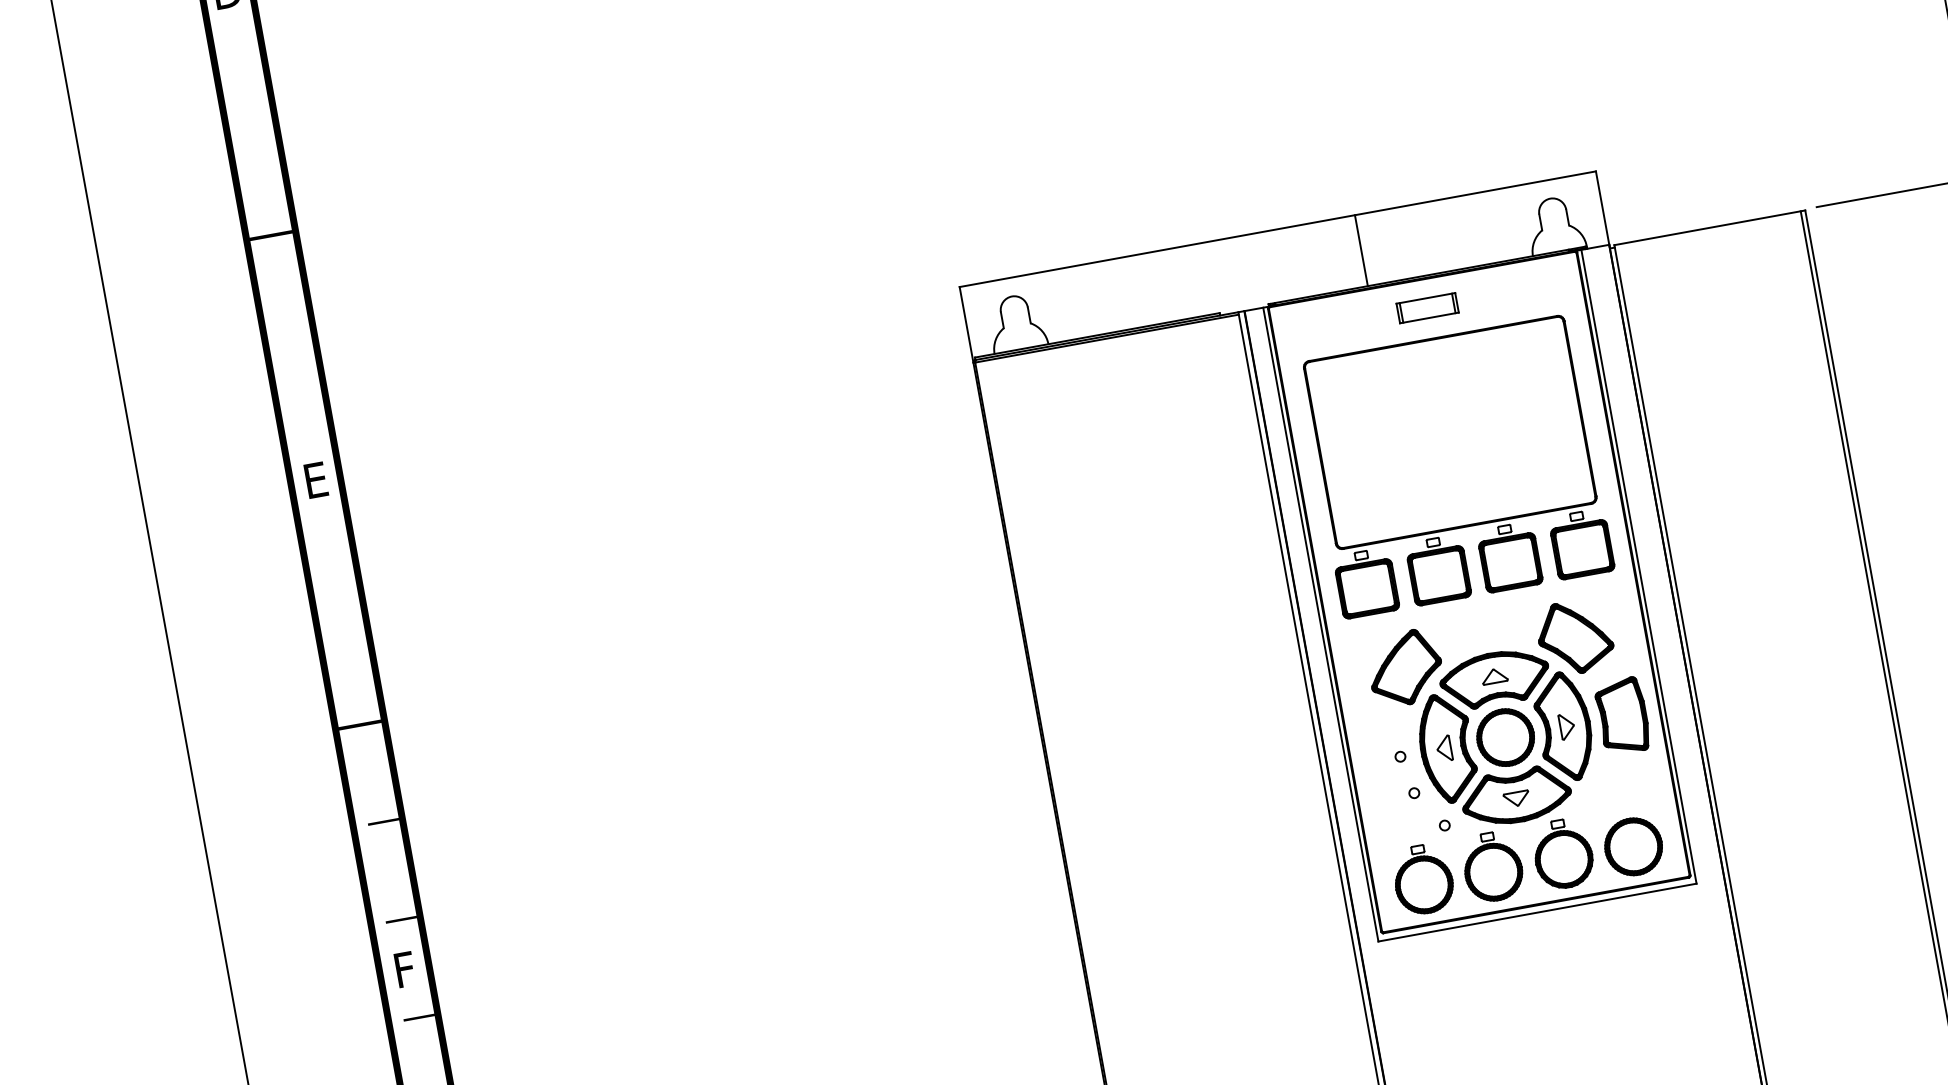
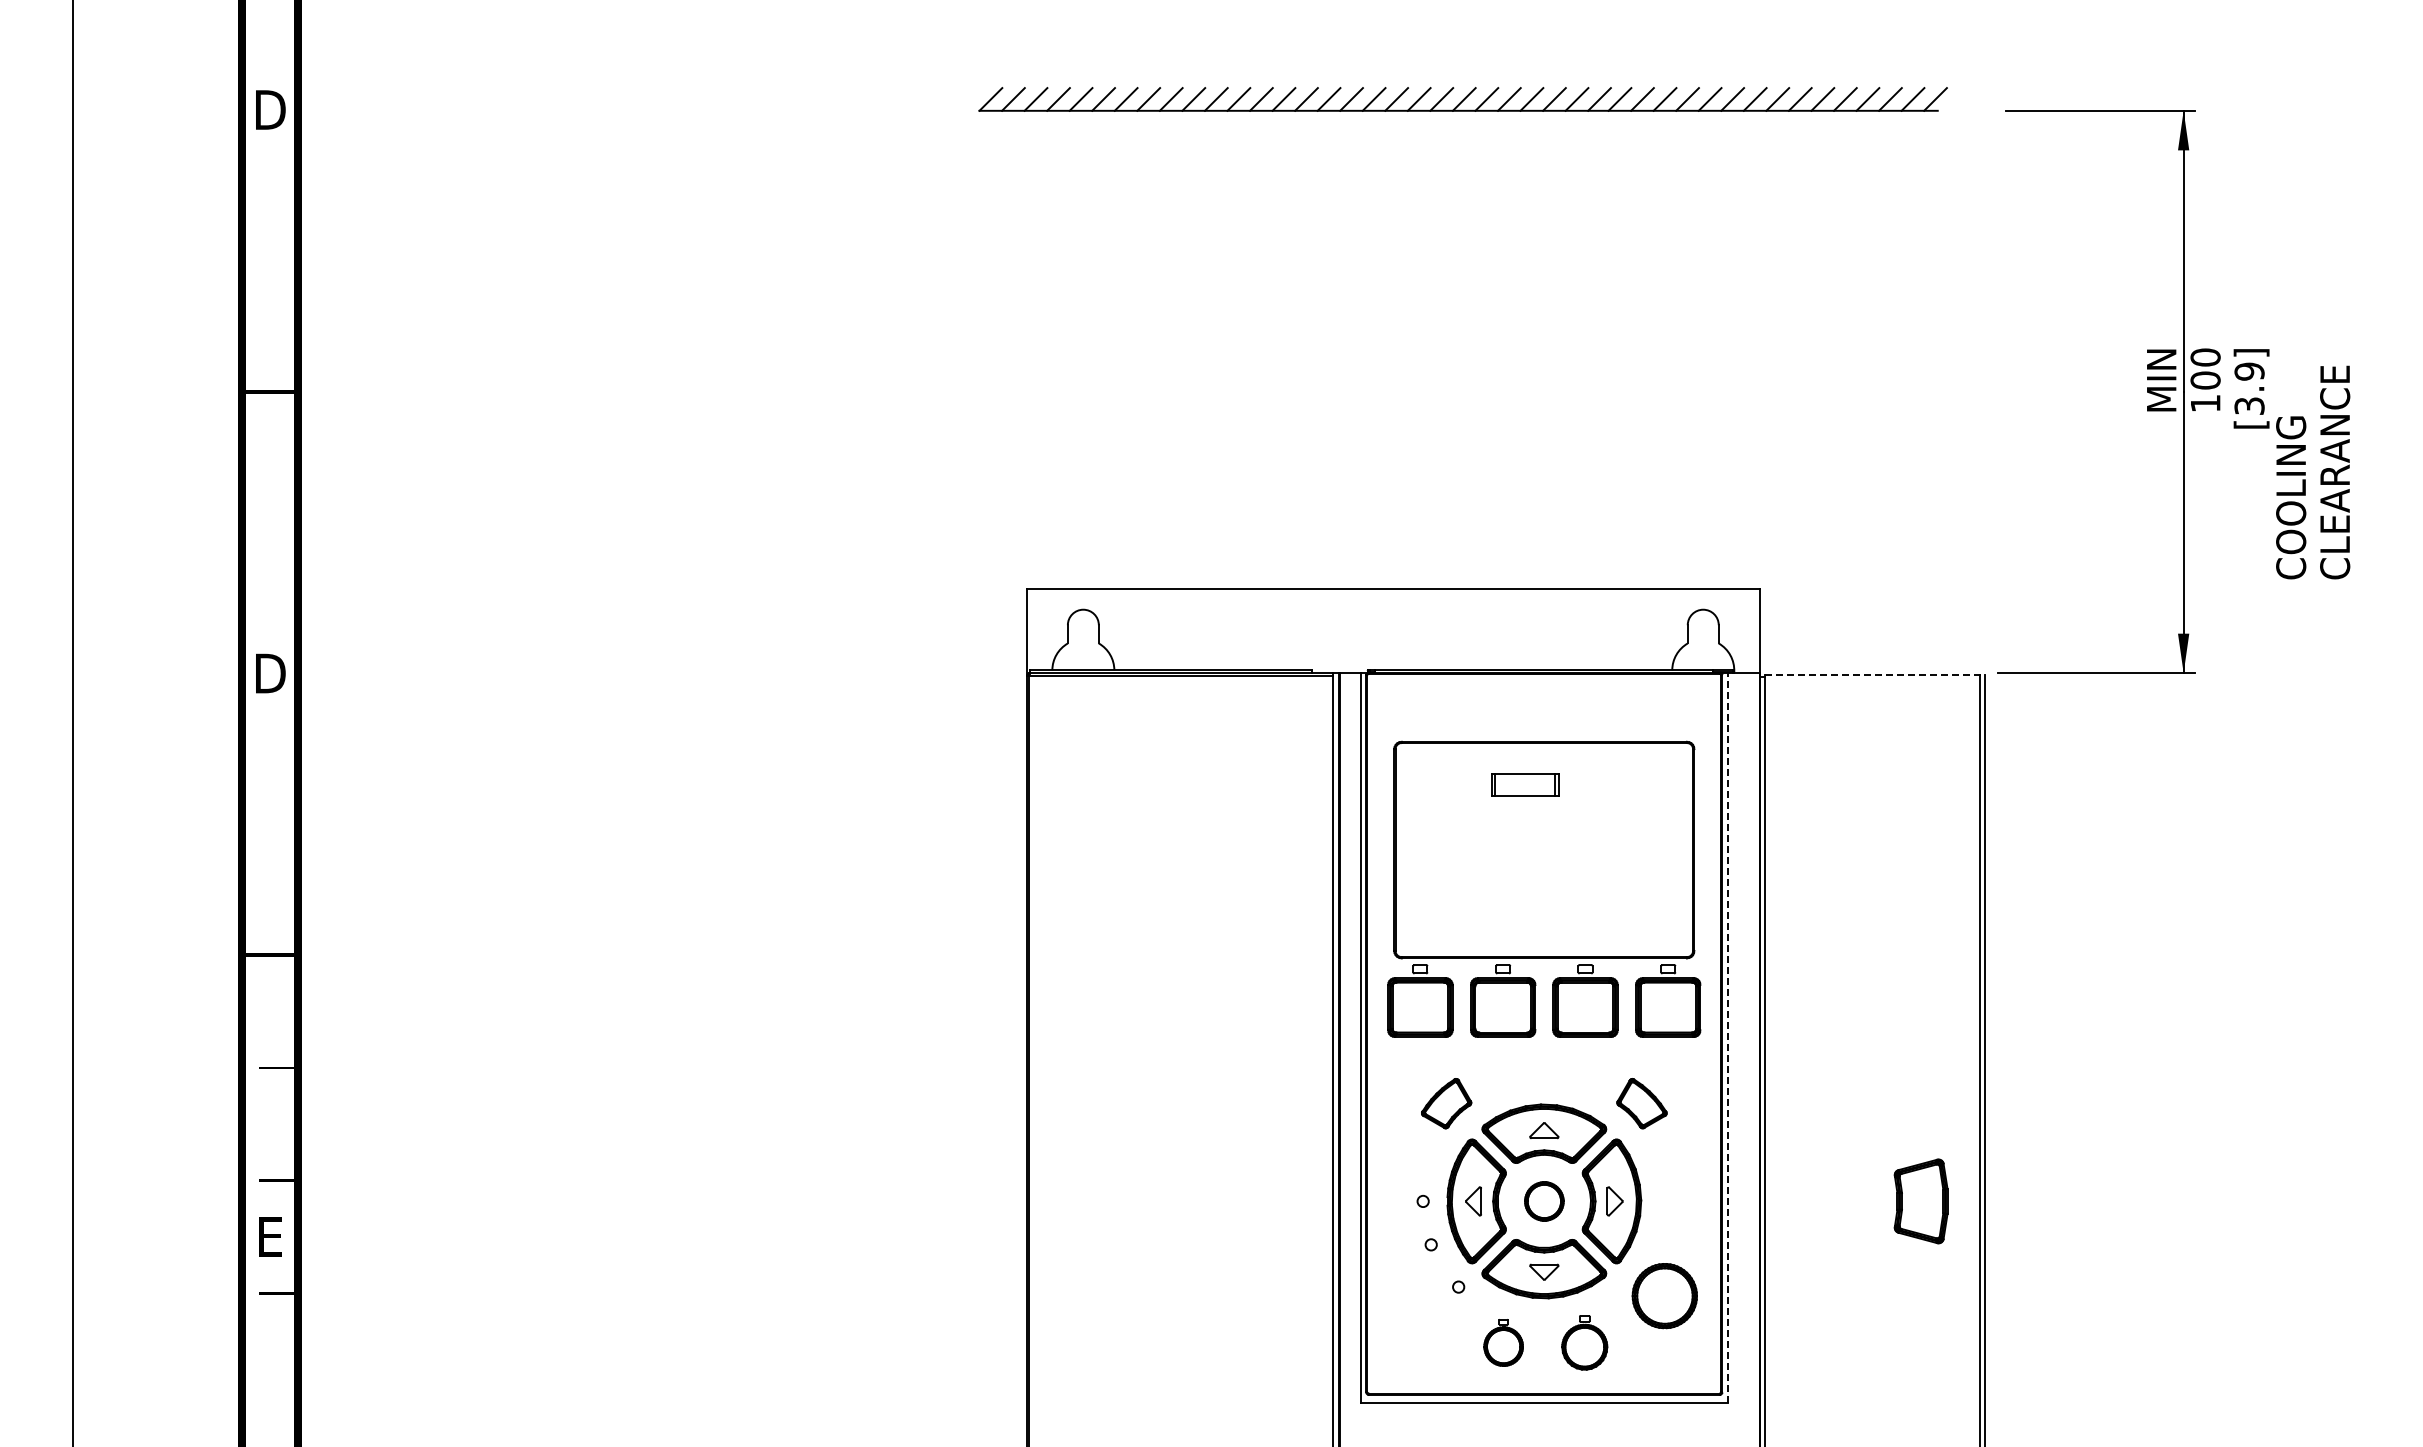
line: (1710, 227) -> (1875, 674), solid -> dashed
line: (1361, 250) -> (1482, 629), removed
part: (1427, 307) -> (1525, 784), moved
text: (316, 480) -> (270, 673), E -> D
line: (1639, 567) -> (1727, 1038), solid -> dashed
part: (1574, 637) -> (1641, 1103), size x0.6
part: (1405, 668) -> (1446, 1103), size x0.6
part: (1622, 716) -> (1920, 1201), moved
part: (1505, 737) -> (1544, 1201), size x0.6
part: (1633, 847) -> (1664, 1296), moved
part: (1562, 853) -> (1584, 1342), size x0.7
part: (1492, 866) -> (1503, 1342), size x0.6
part: (1423, 879) -> (1423, 1342), removed
text: (404, 969) -> (270, 1236), F -> E

